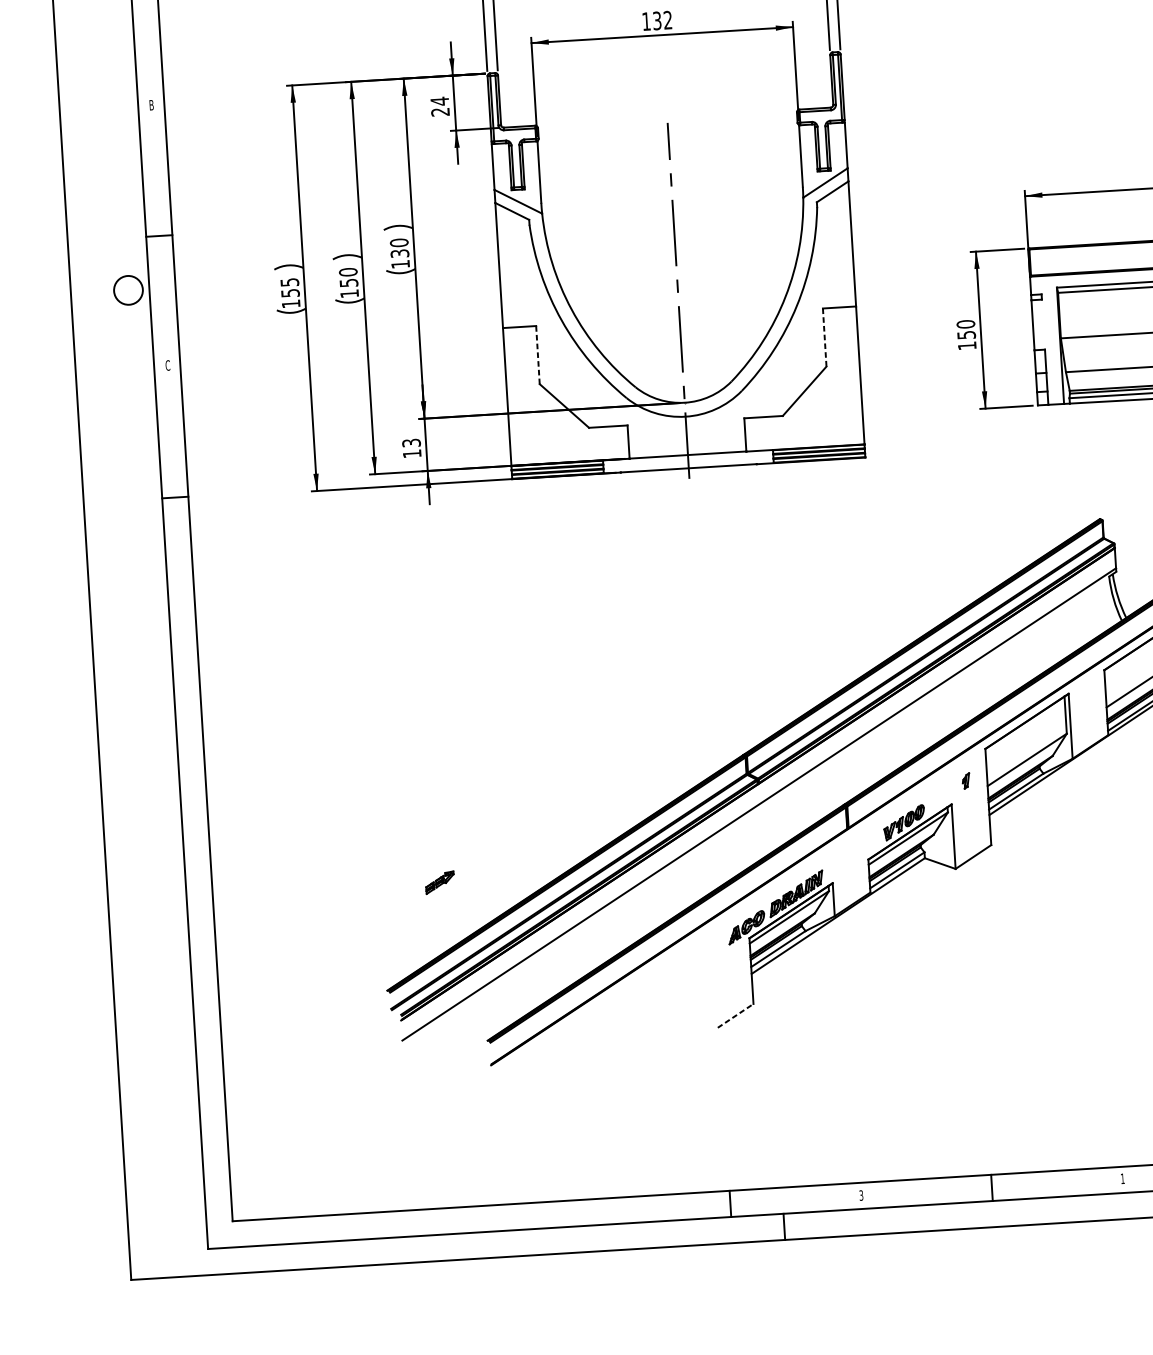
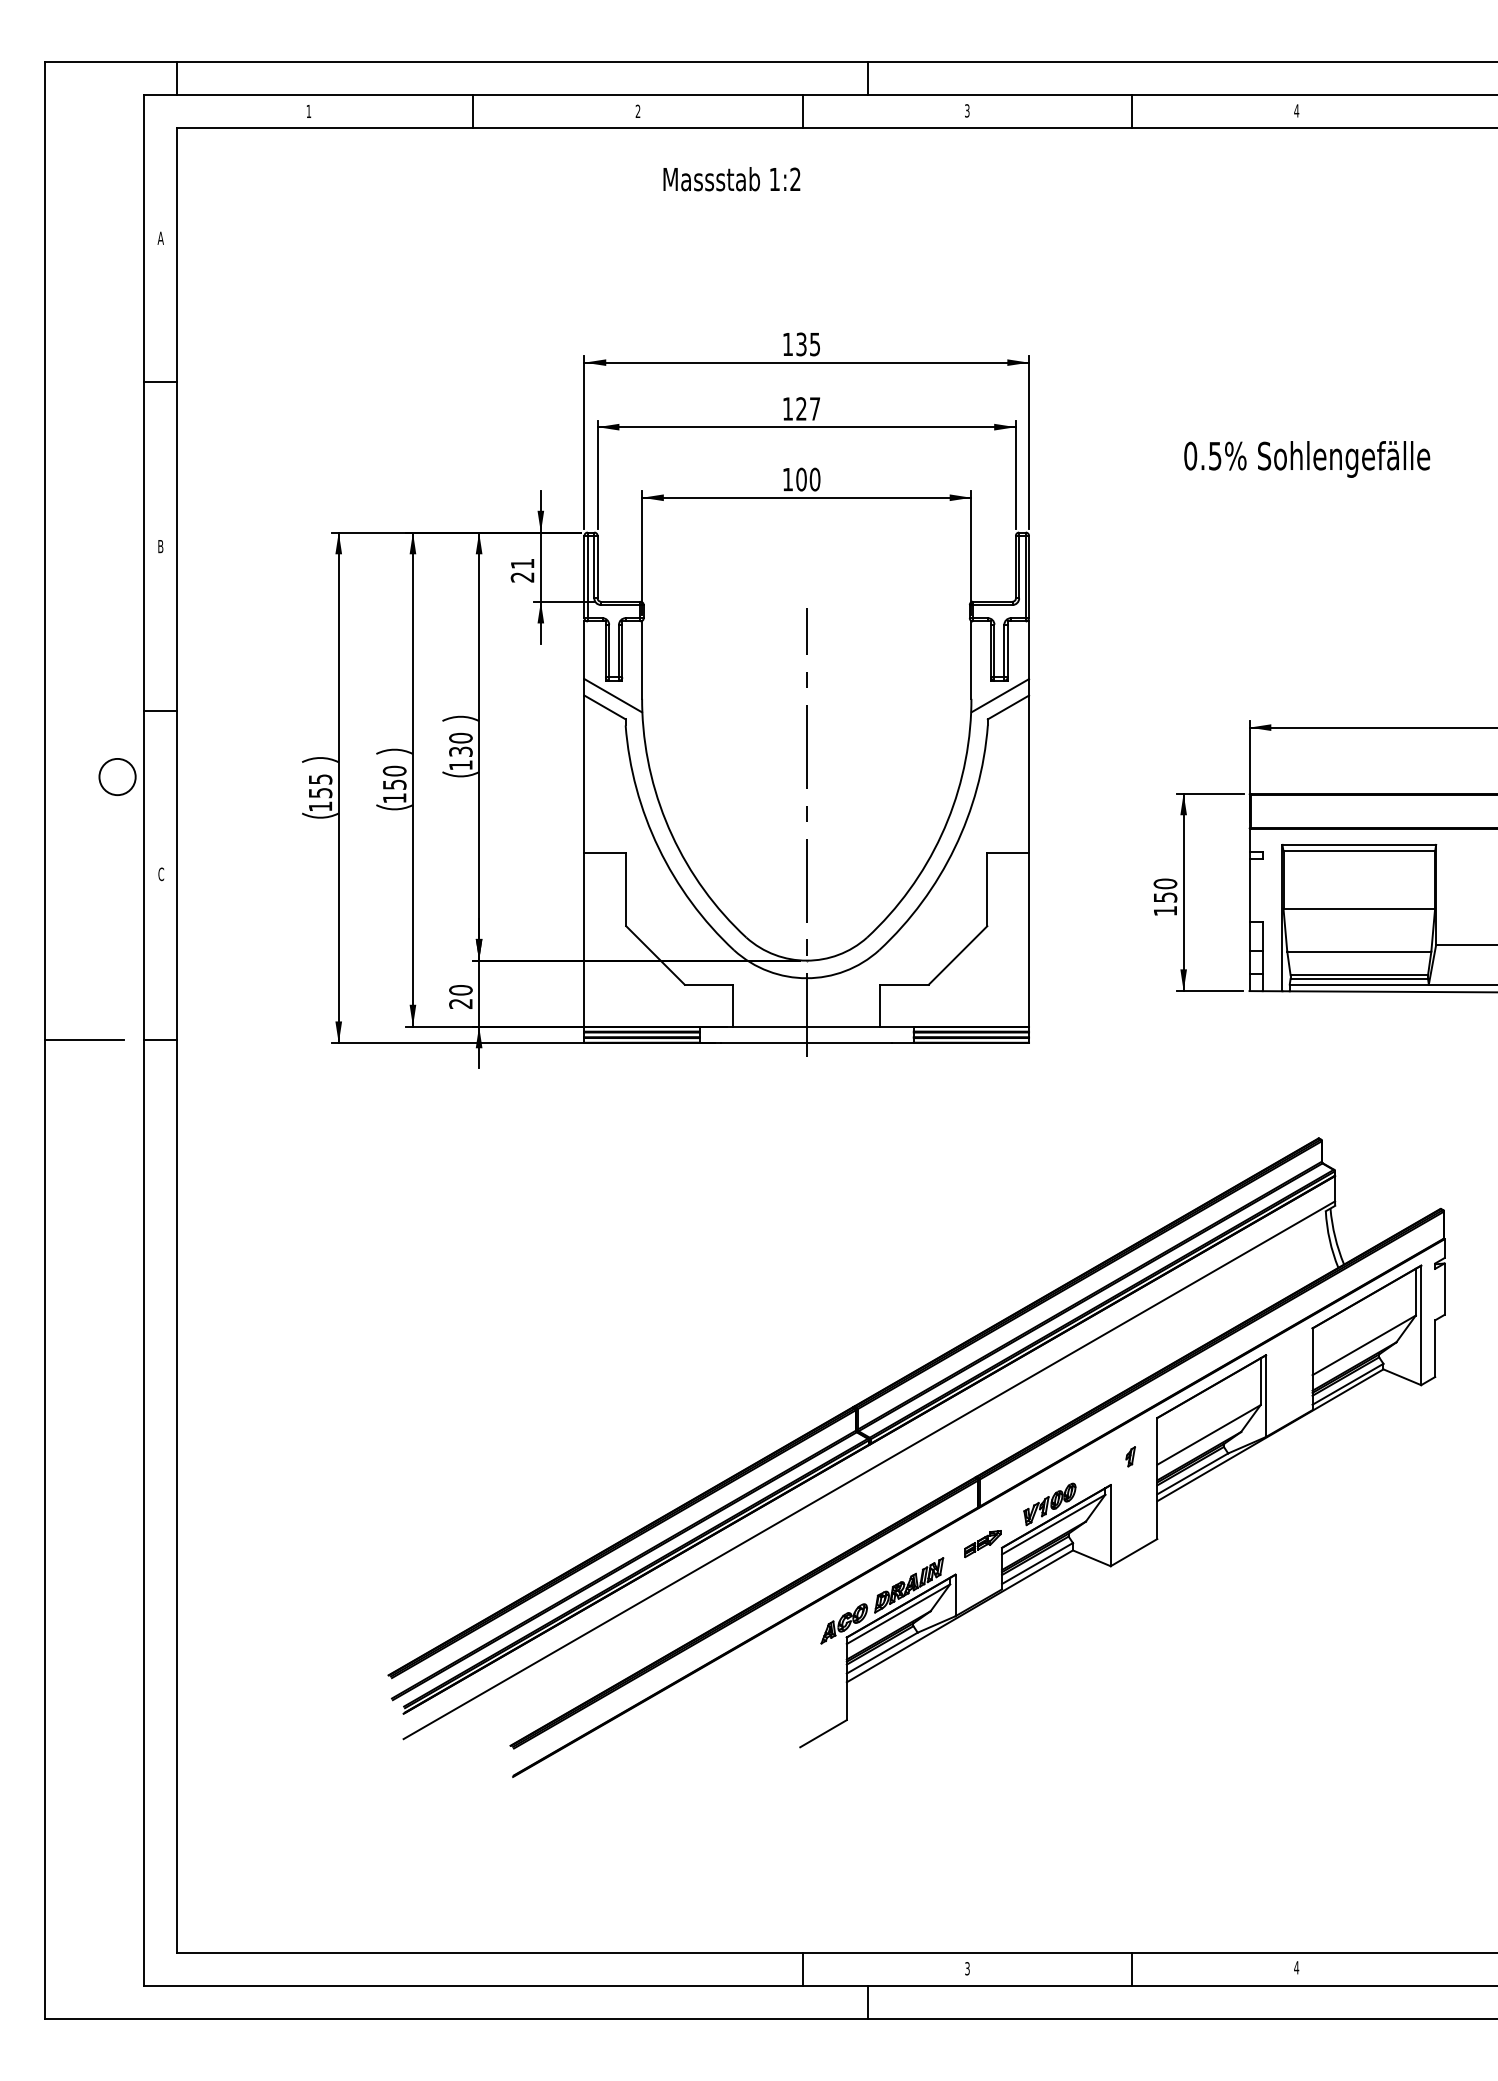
text: (662, 20) -> (808, 479), 132 -> 100
text: (439, 101) -> (522, 563), 24 -> 21
line: (824, 337) -> (987, 889), dashed -> solid
line: (538, 354) -> (626, 889), dashed -> solid
text: (411, 448) -> (460, 996), 13 -> 20
line: (115, 501) -> (84, 1040), added
part: (439, 883) -> (982, 1544), moved
line: (735, 1015) -> (823, 1733), dashed -> solid
text: (1122, 1178) -> (1296, 1967), 1 -> 4

